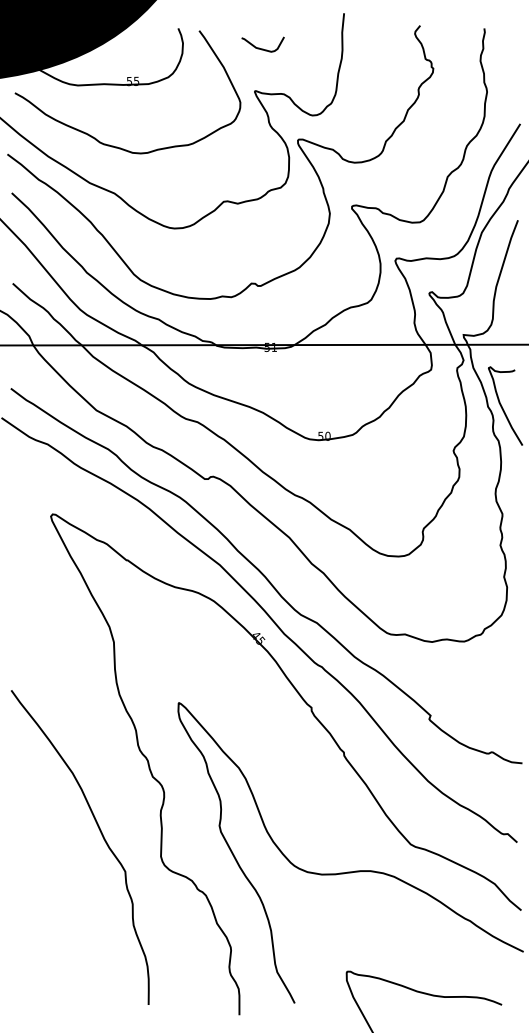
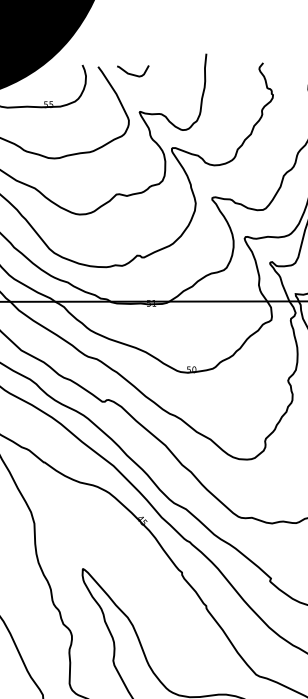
curve: (262, 48) -> (132, 74), moved

